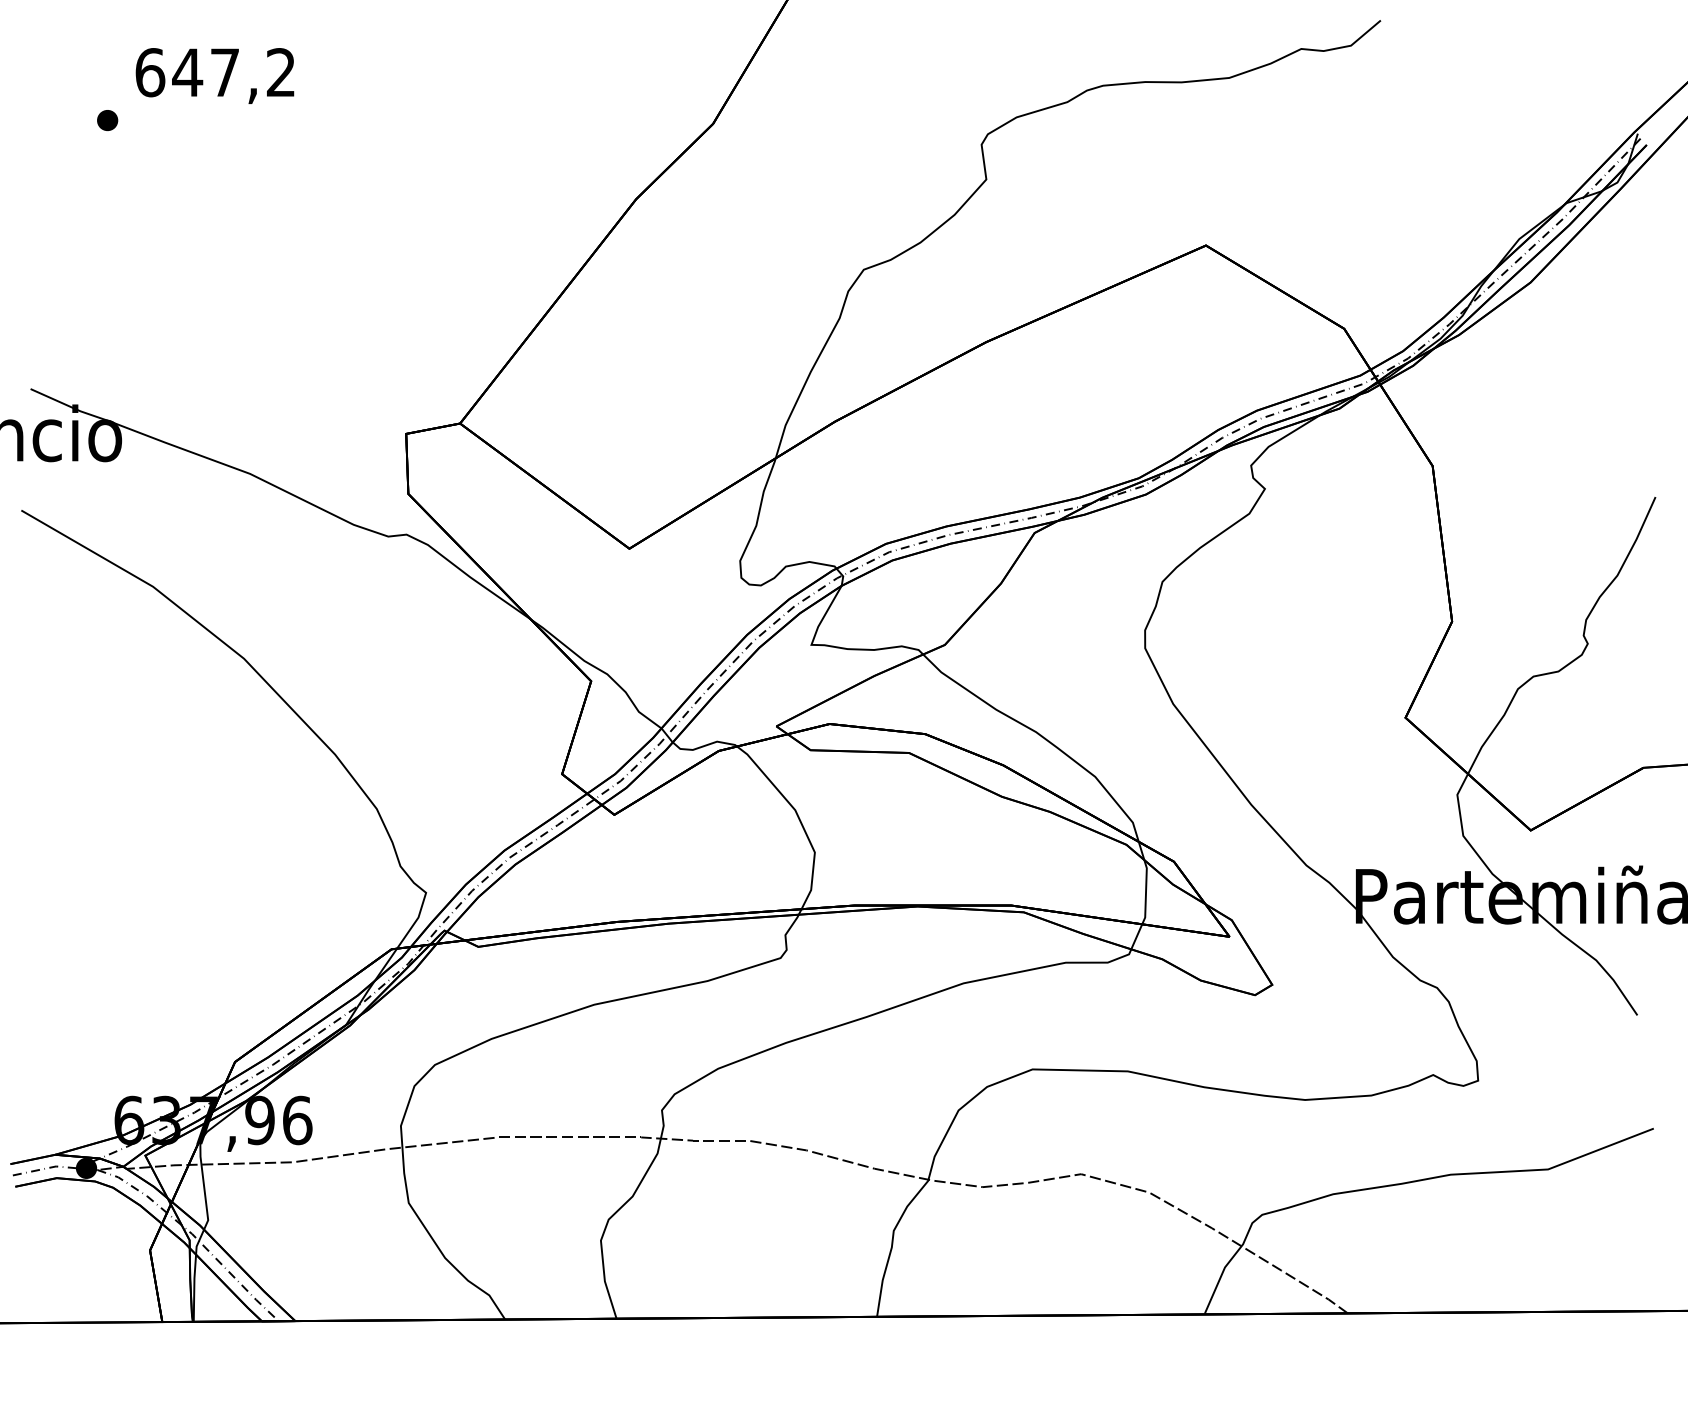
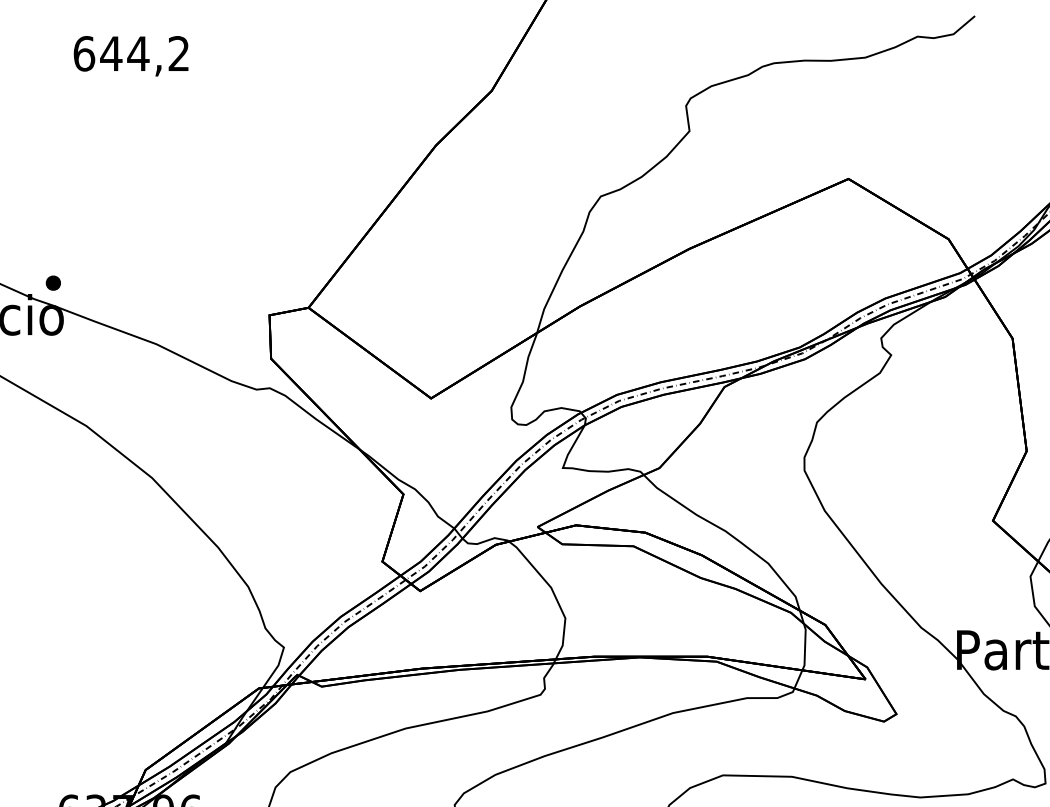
text: (224, 72) -> (138, 53), 647,2 -> 644,2
part: (107, 120) -> (53, 283), moved

